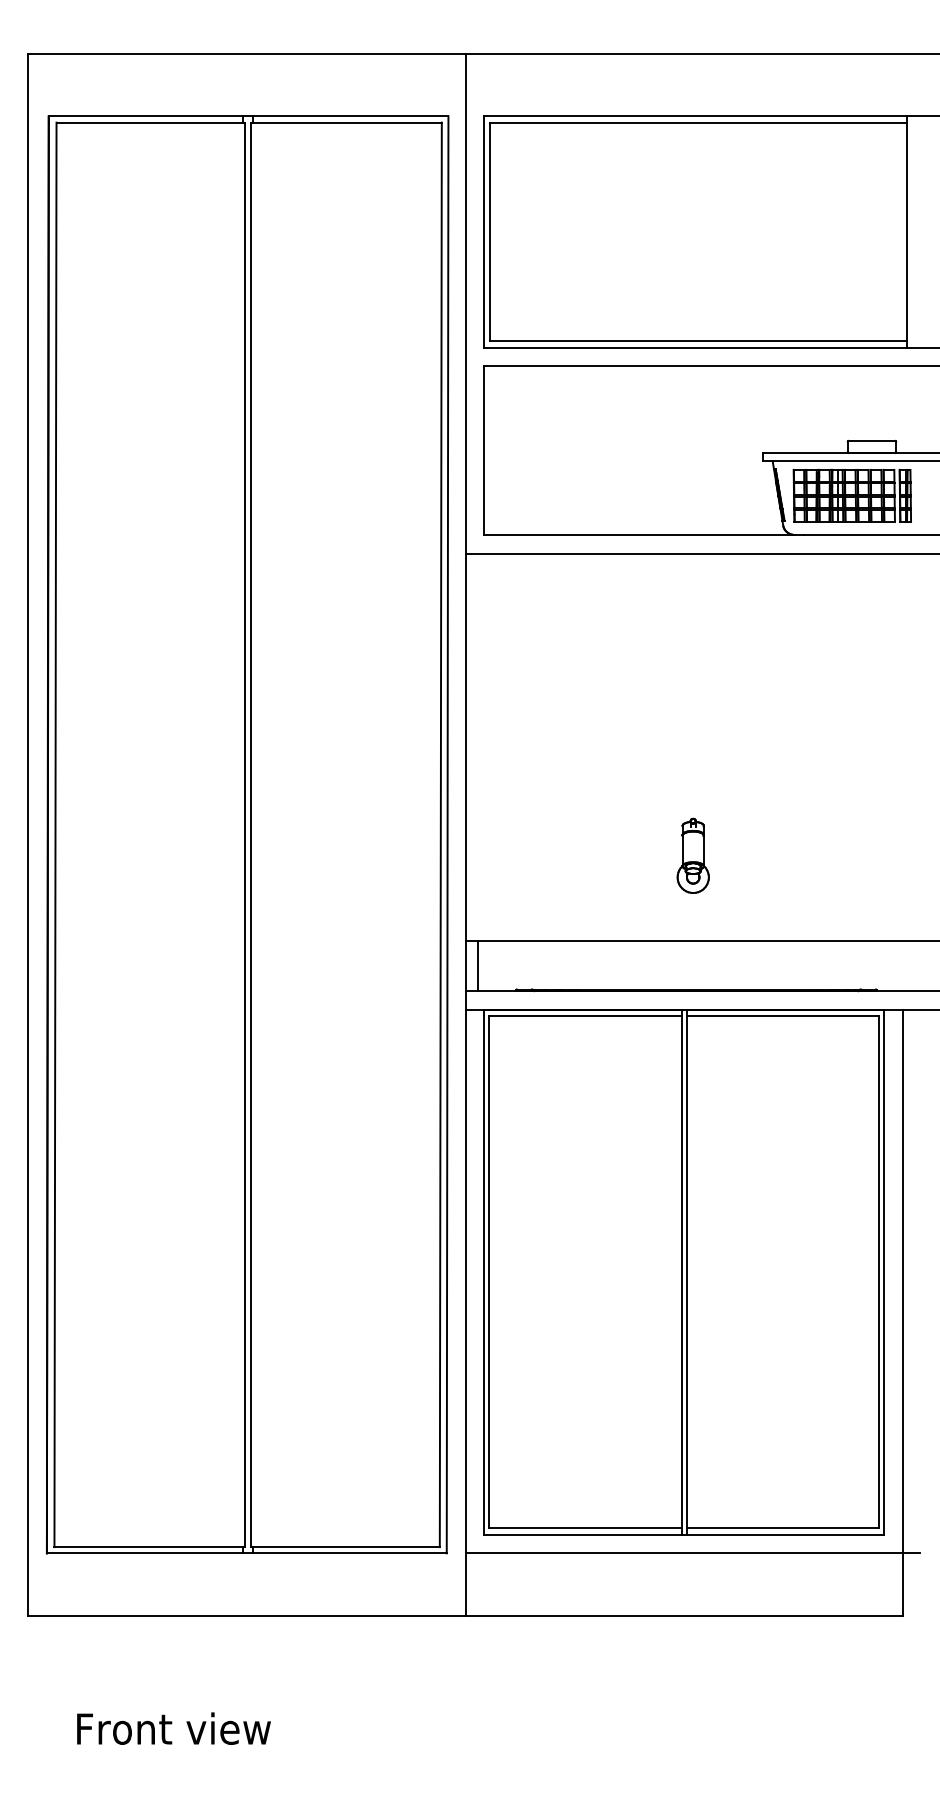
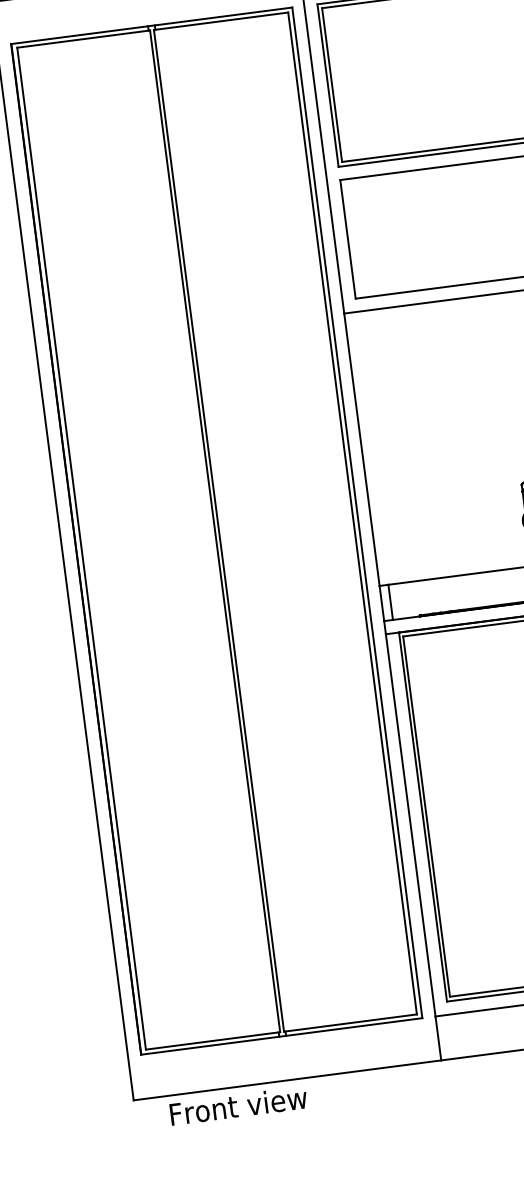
text: (173, 1728) -> (238, 1105), moved

